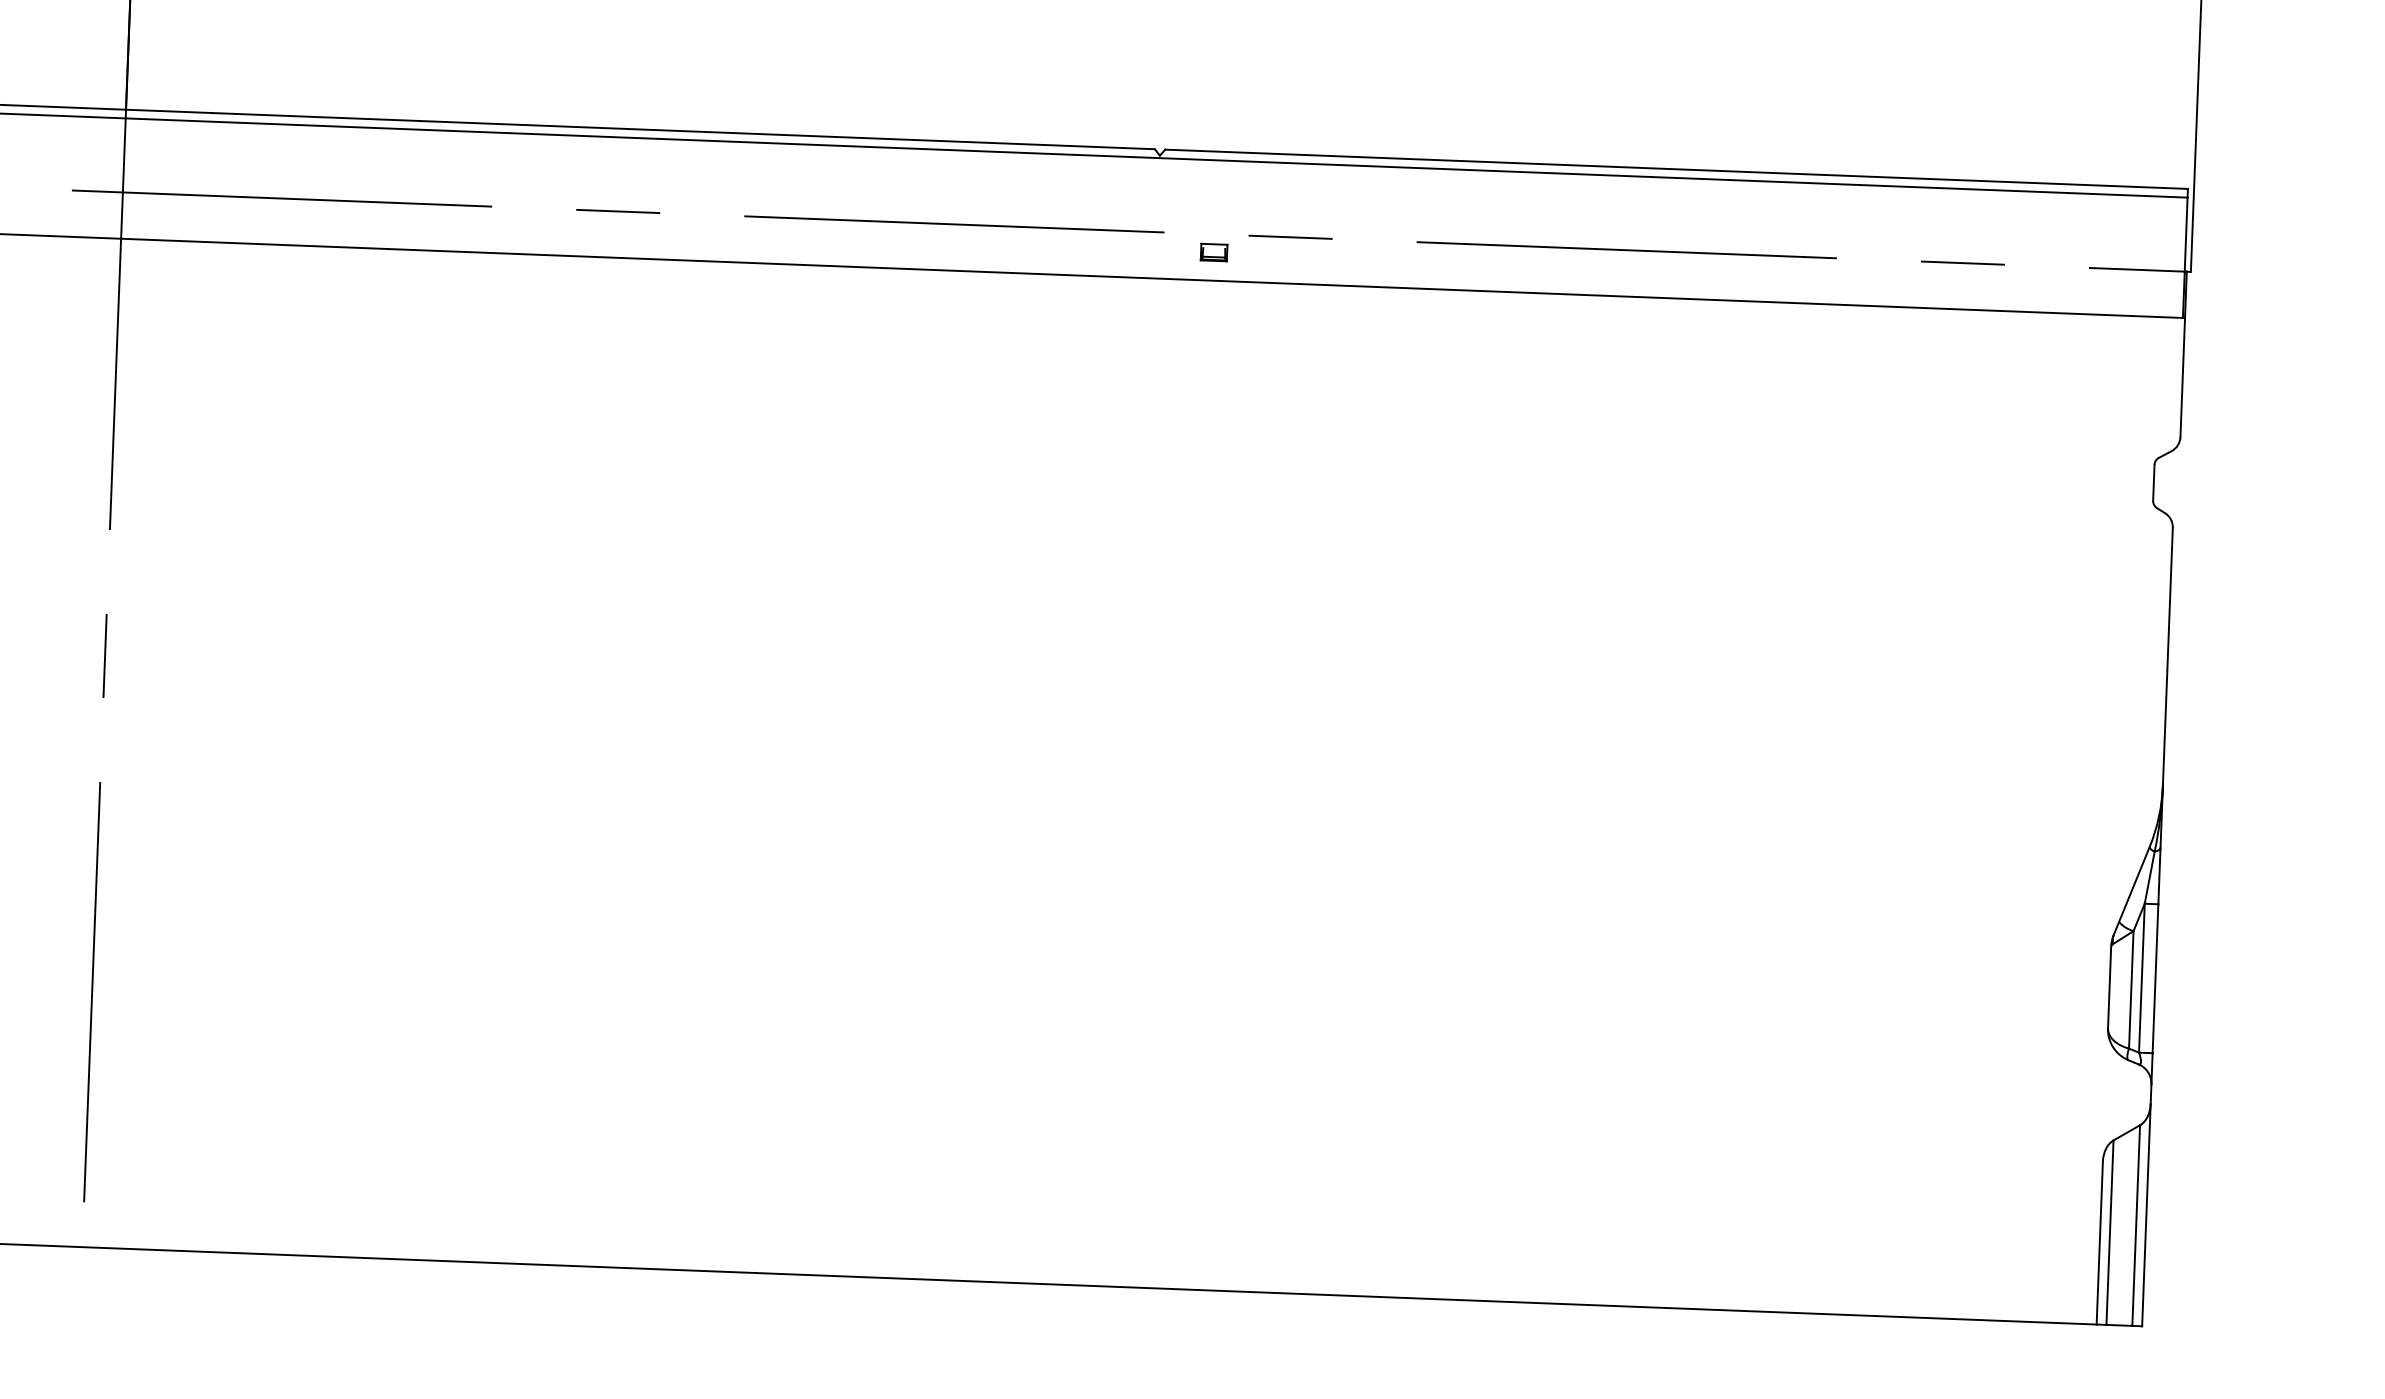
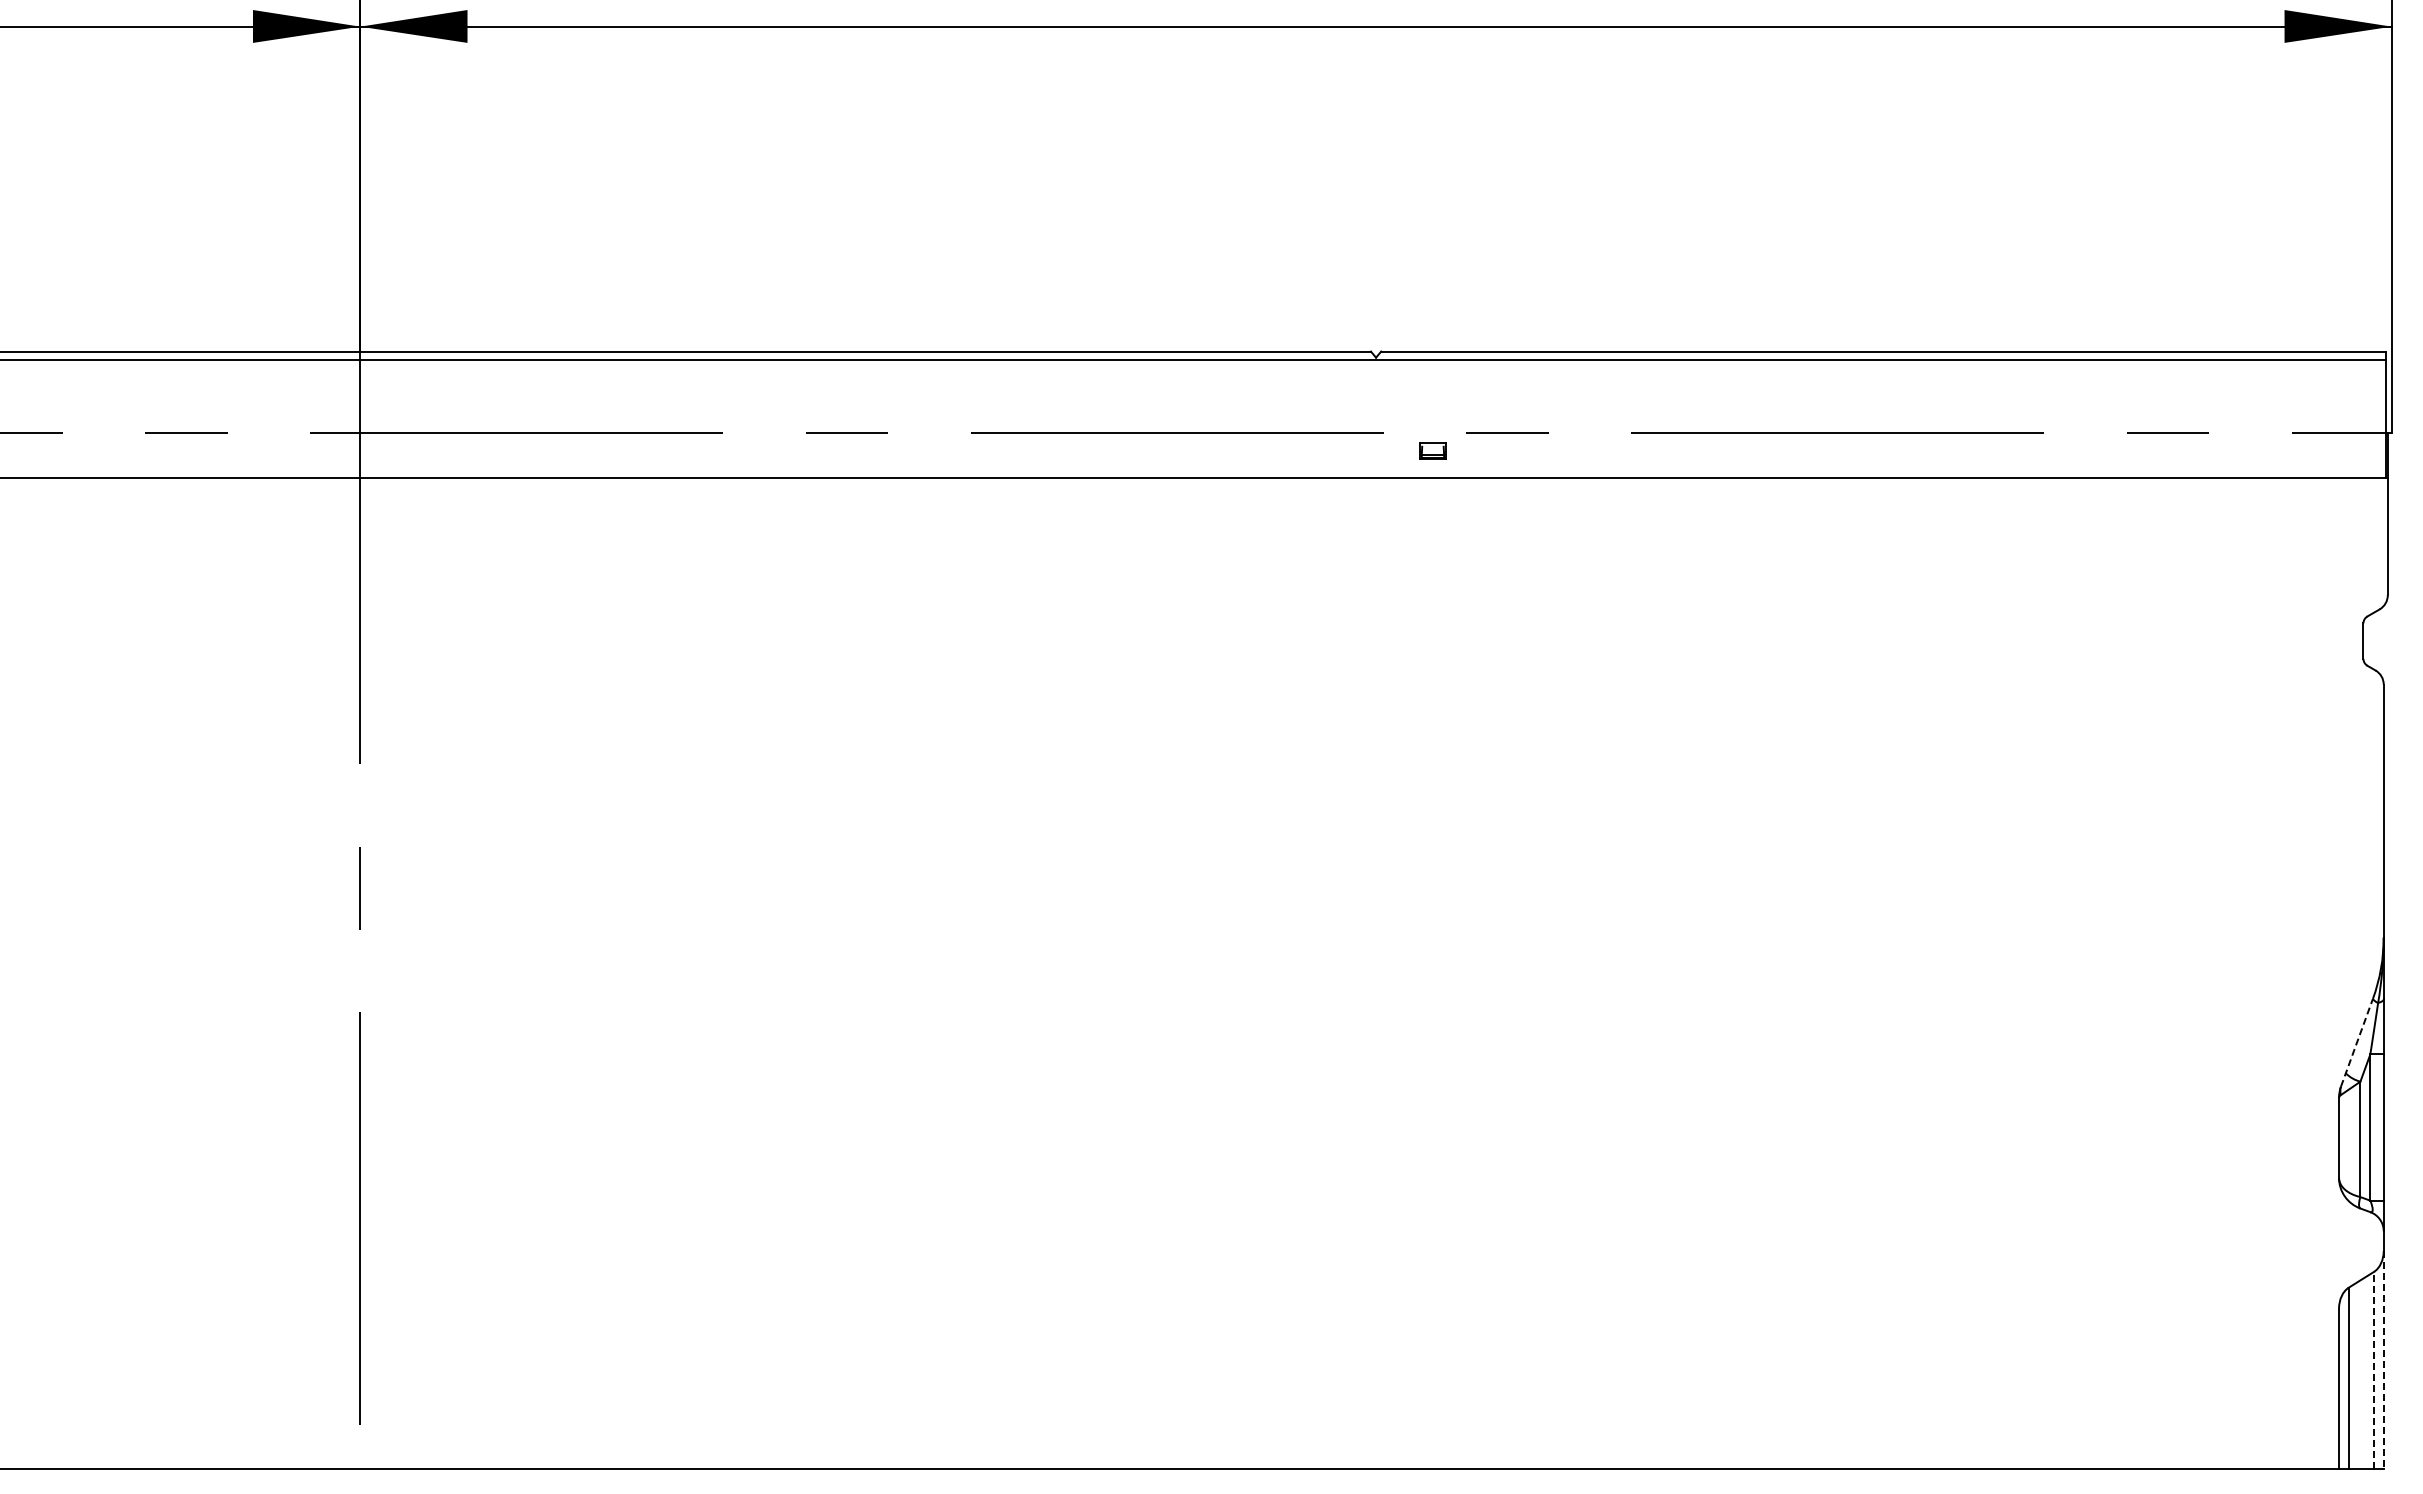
line: (2131, 891) -> (2356, 1042), solid -> dashed
line: (2146, 1215) -> (2383, 1360), solid -> dashed
line: (2136, 1225) -> (2374, 1370), solid -> dashed

